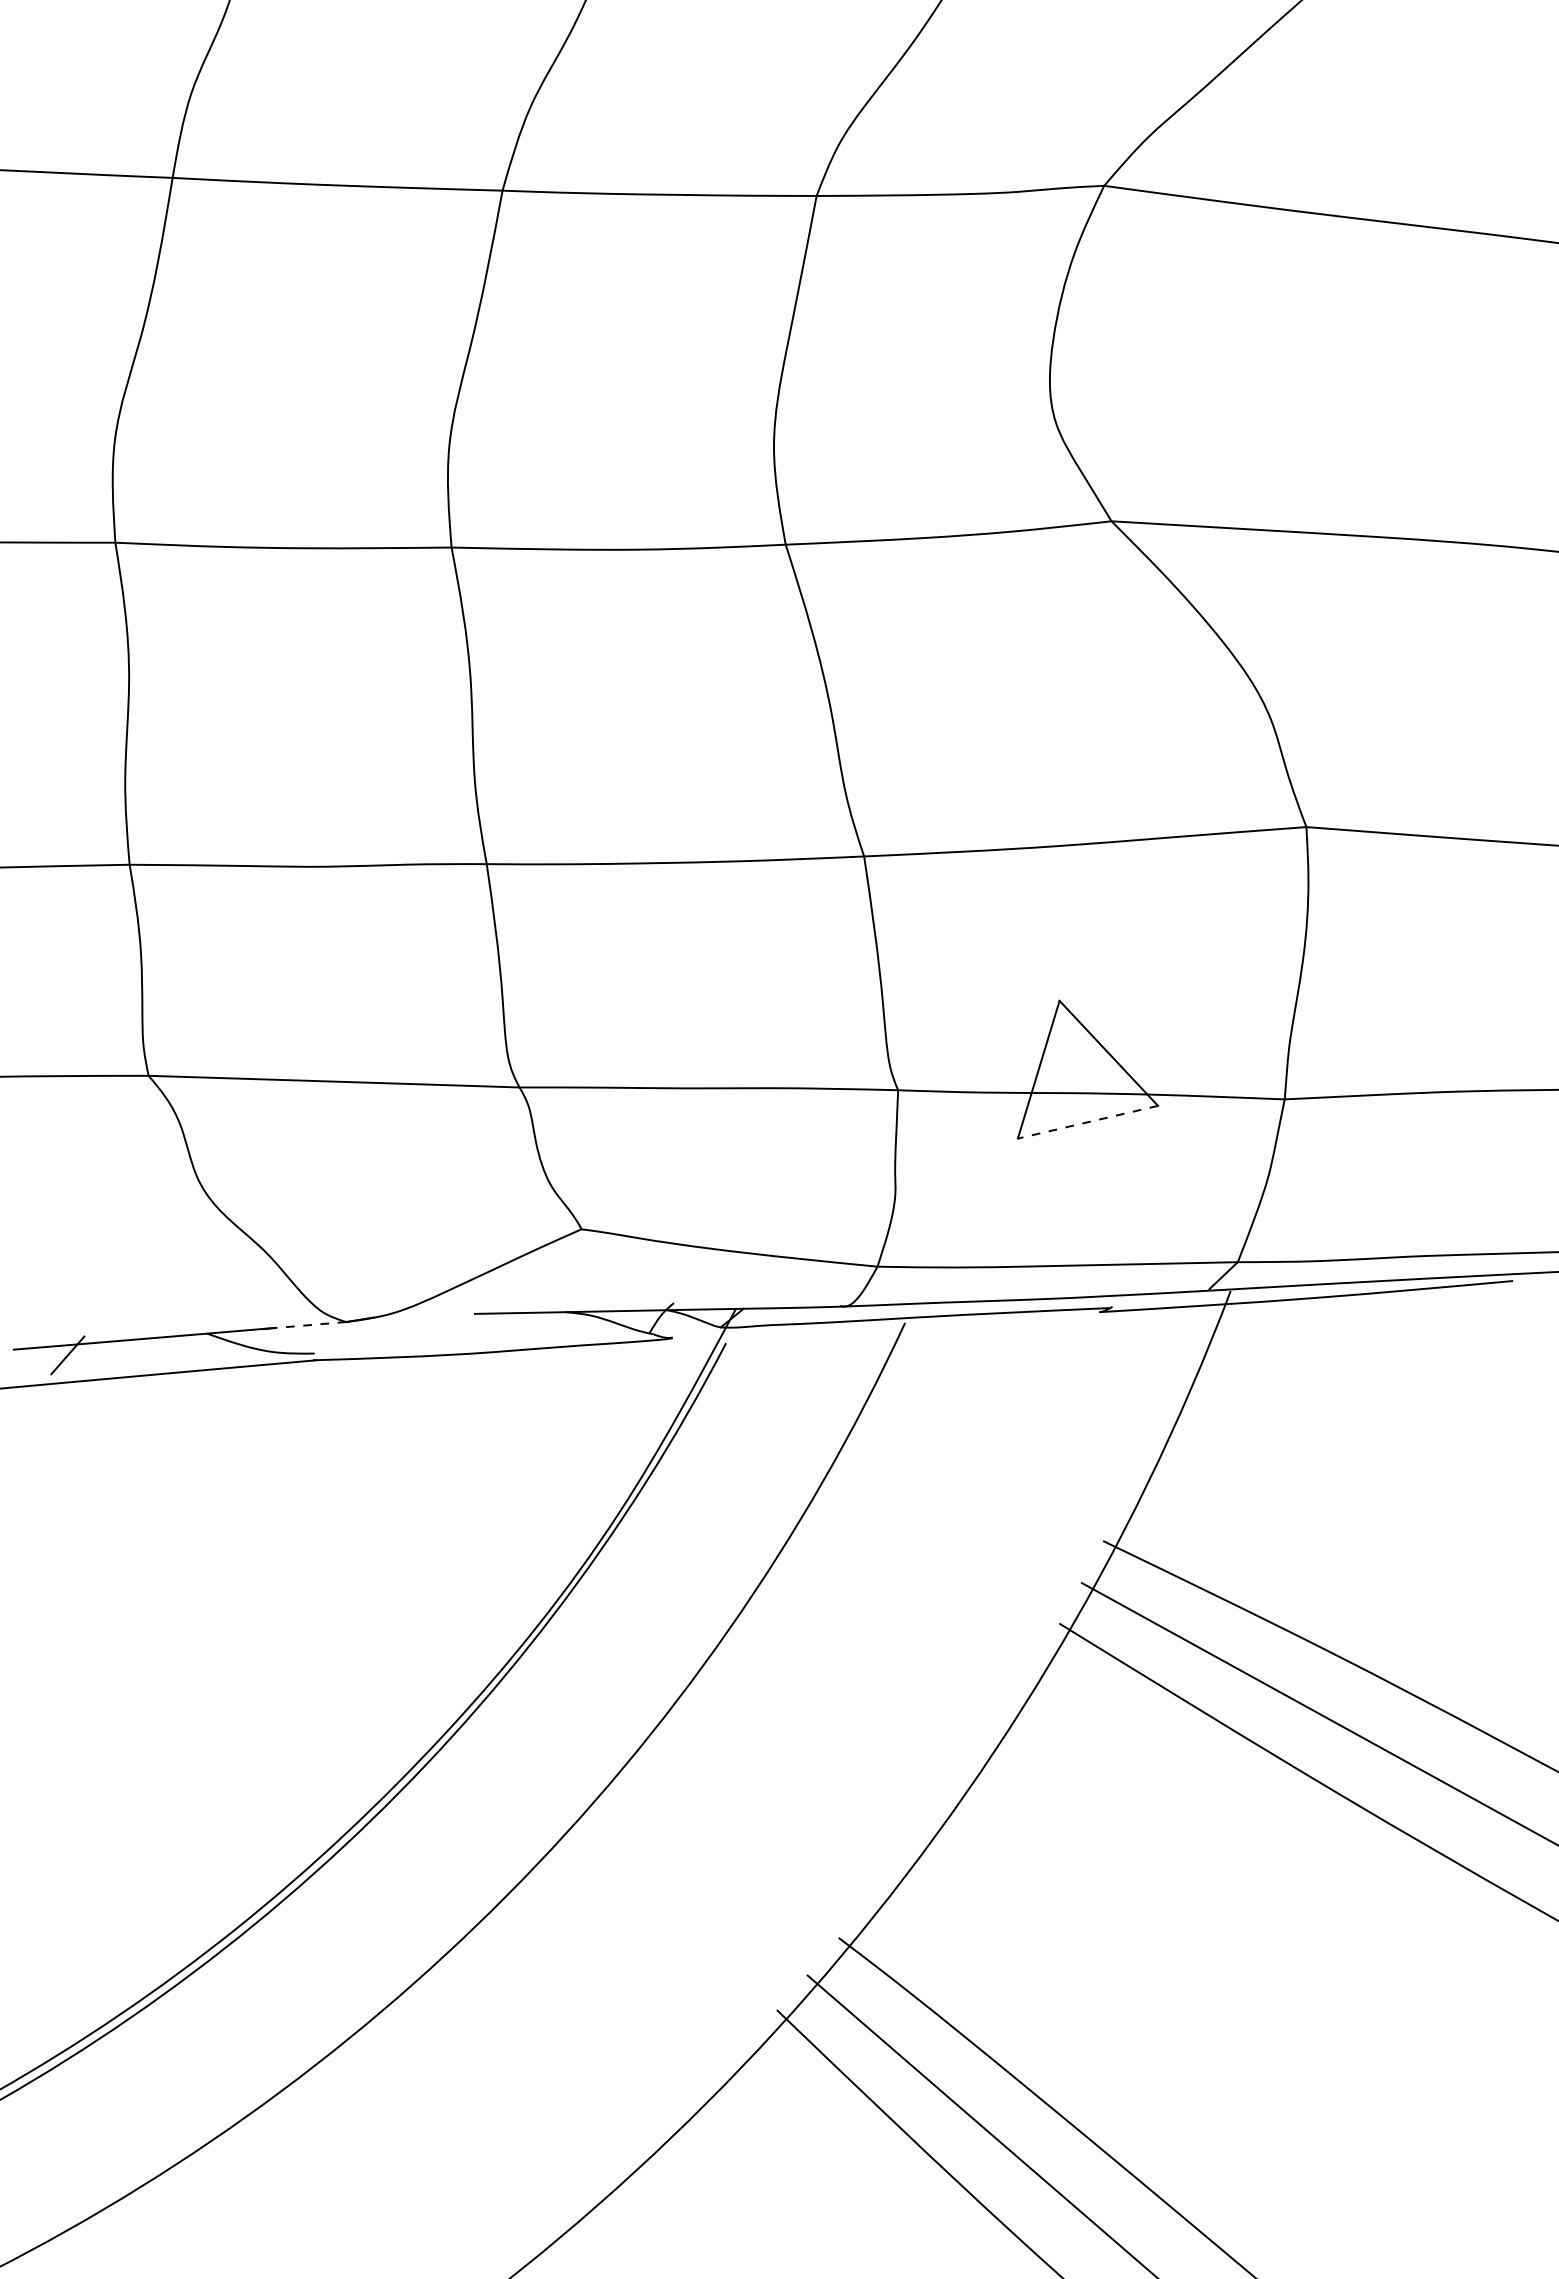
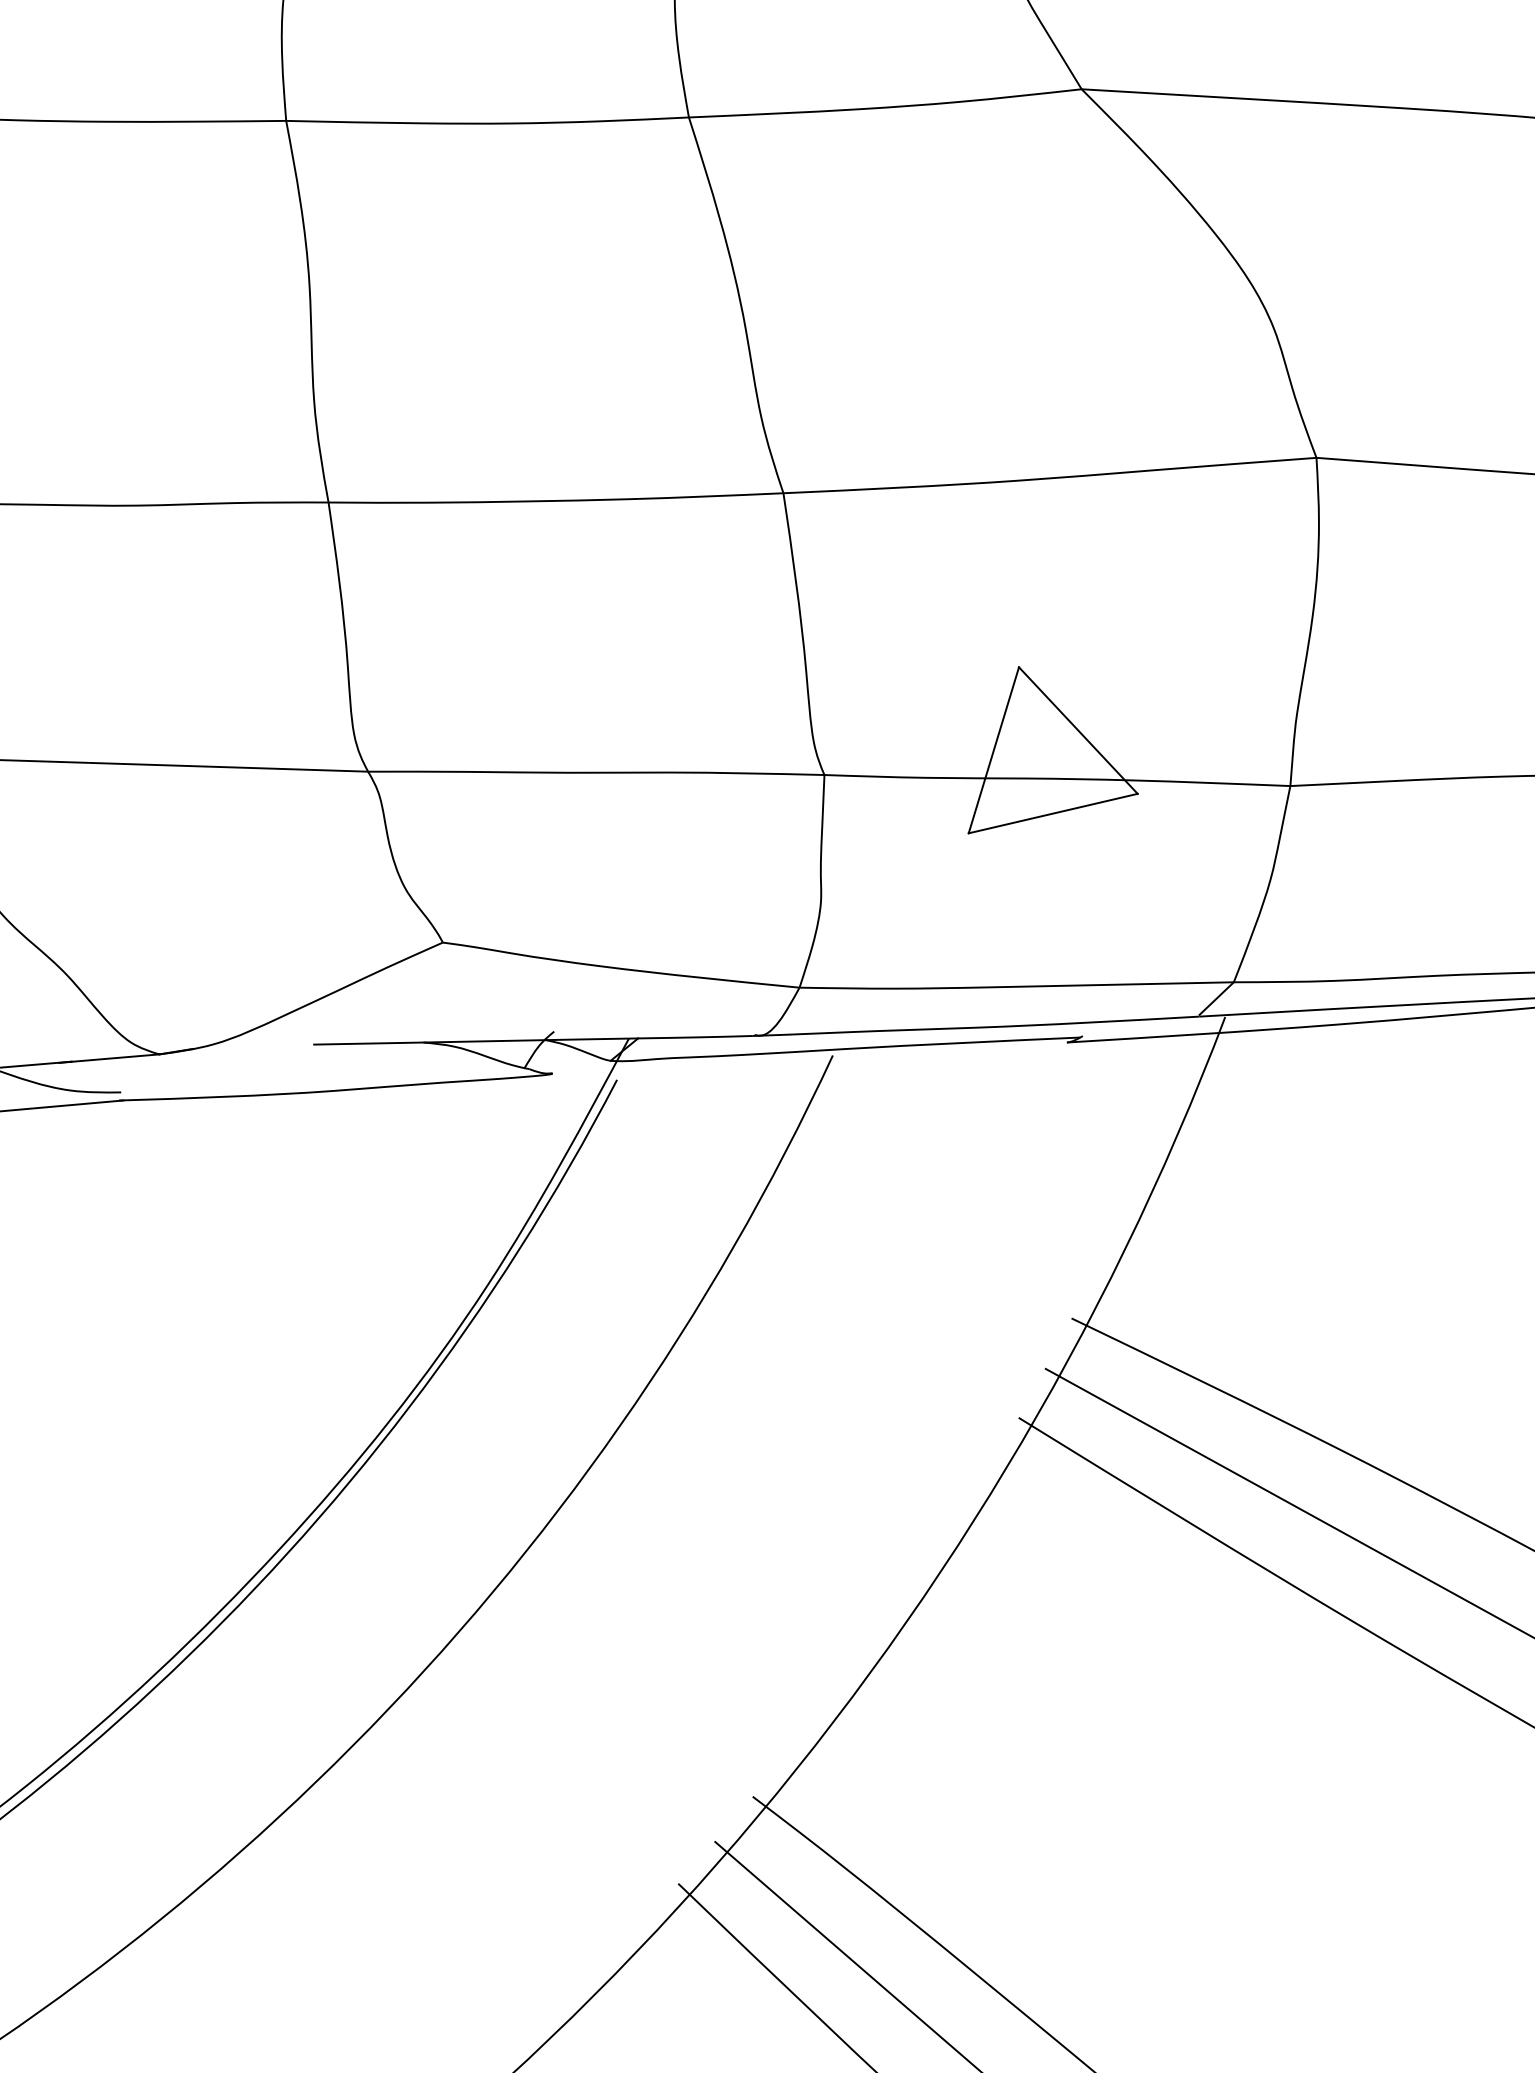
line: (1087, 1122) -> (1052, 813), dashed -> solid
line: (309, 1325) -> (114, 1058), dashed -> solid

